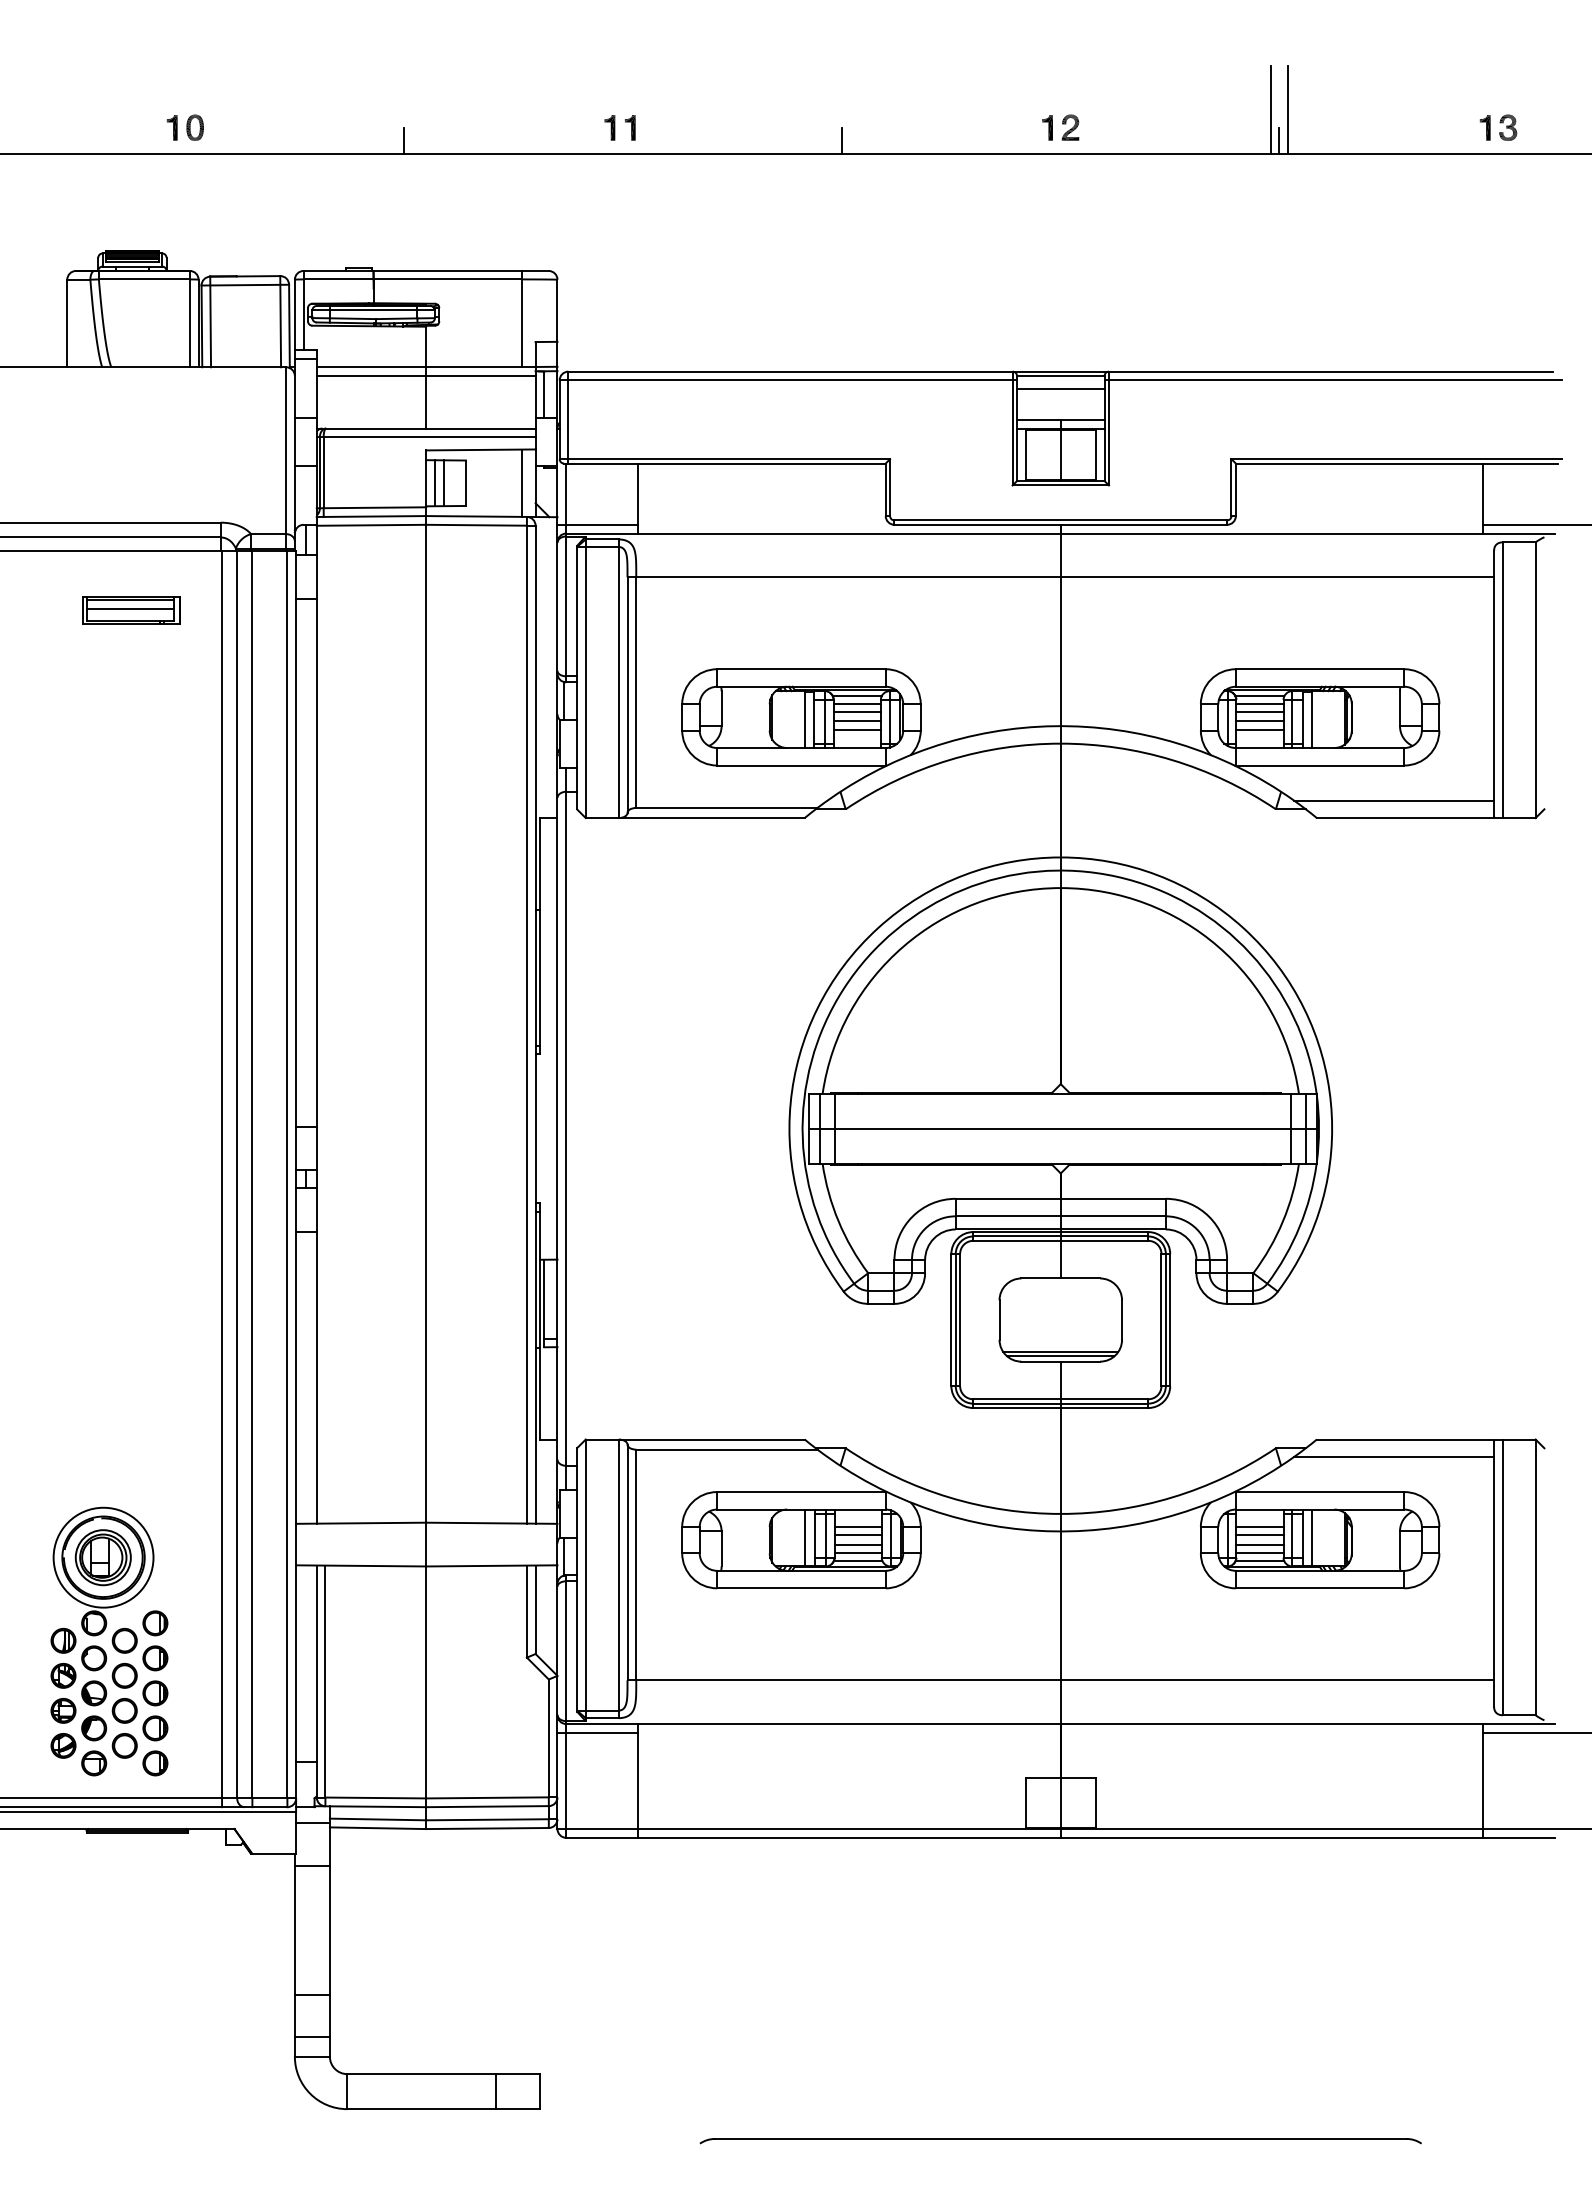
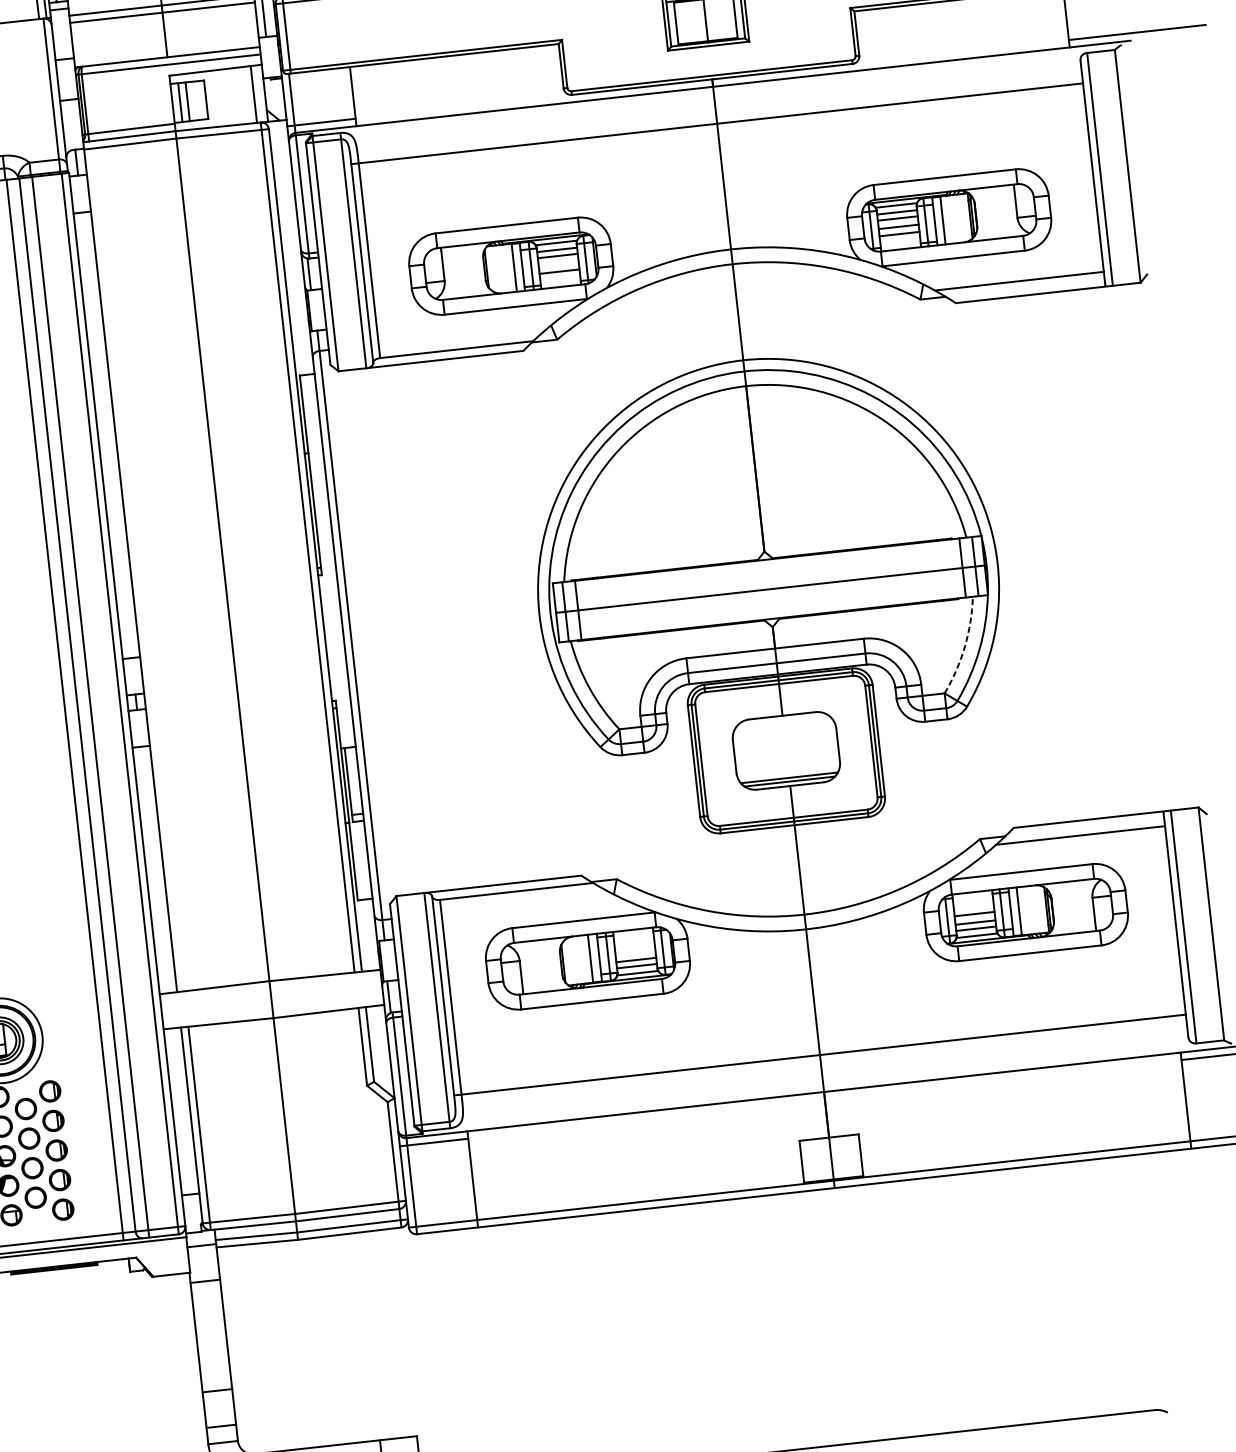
line: (856, 721) -> (558, 264), removed
arc: (1283, 1221) -> (965, 646), solid -> dashed
line: (857, 1526) -> (634, 944), removed
line: (1259, 1526) -> (973, 906), removed
line: (857, 1535) -> (634, 951), removed

